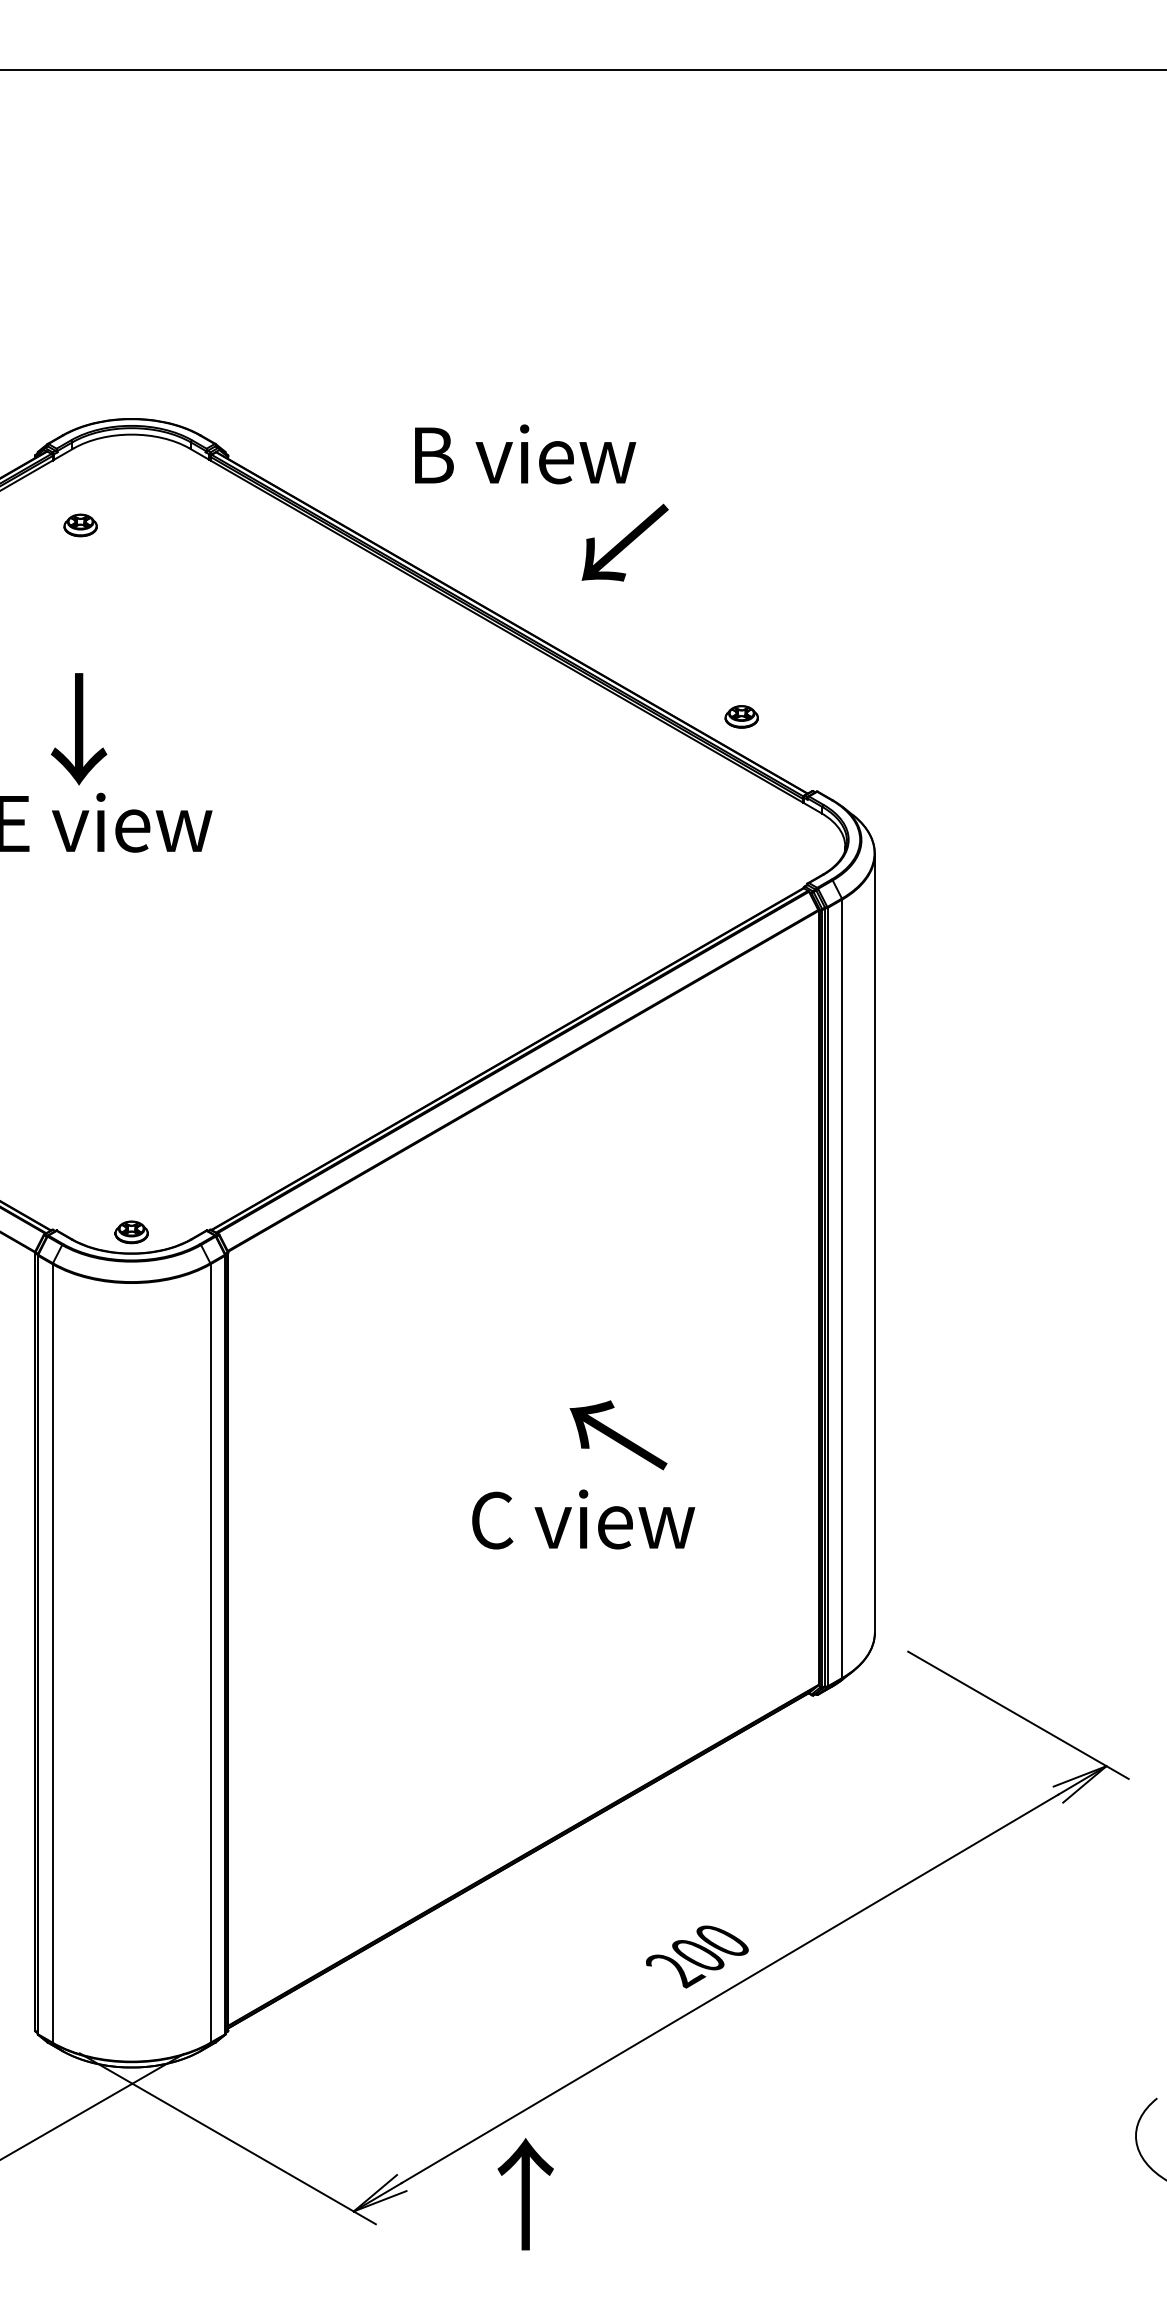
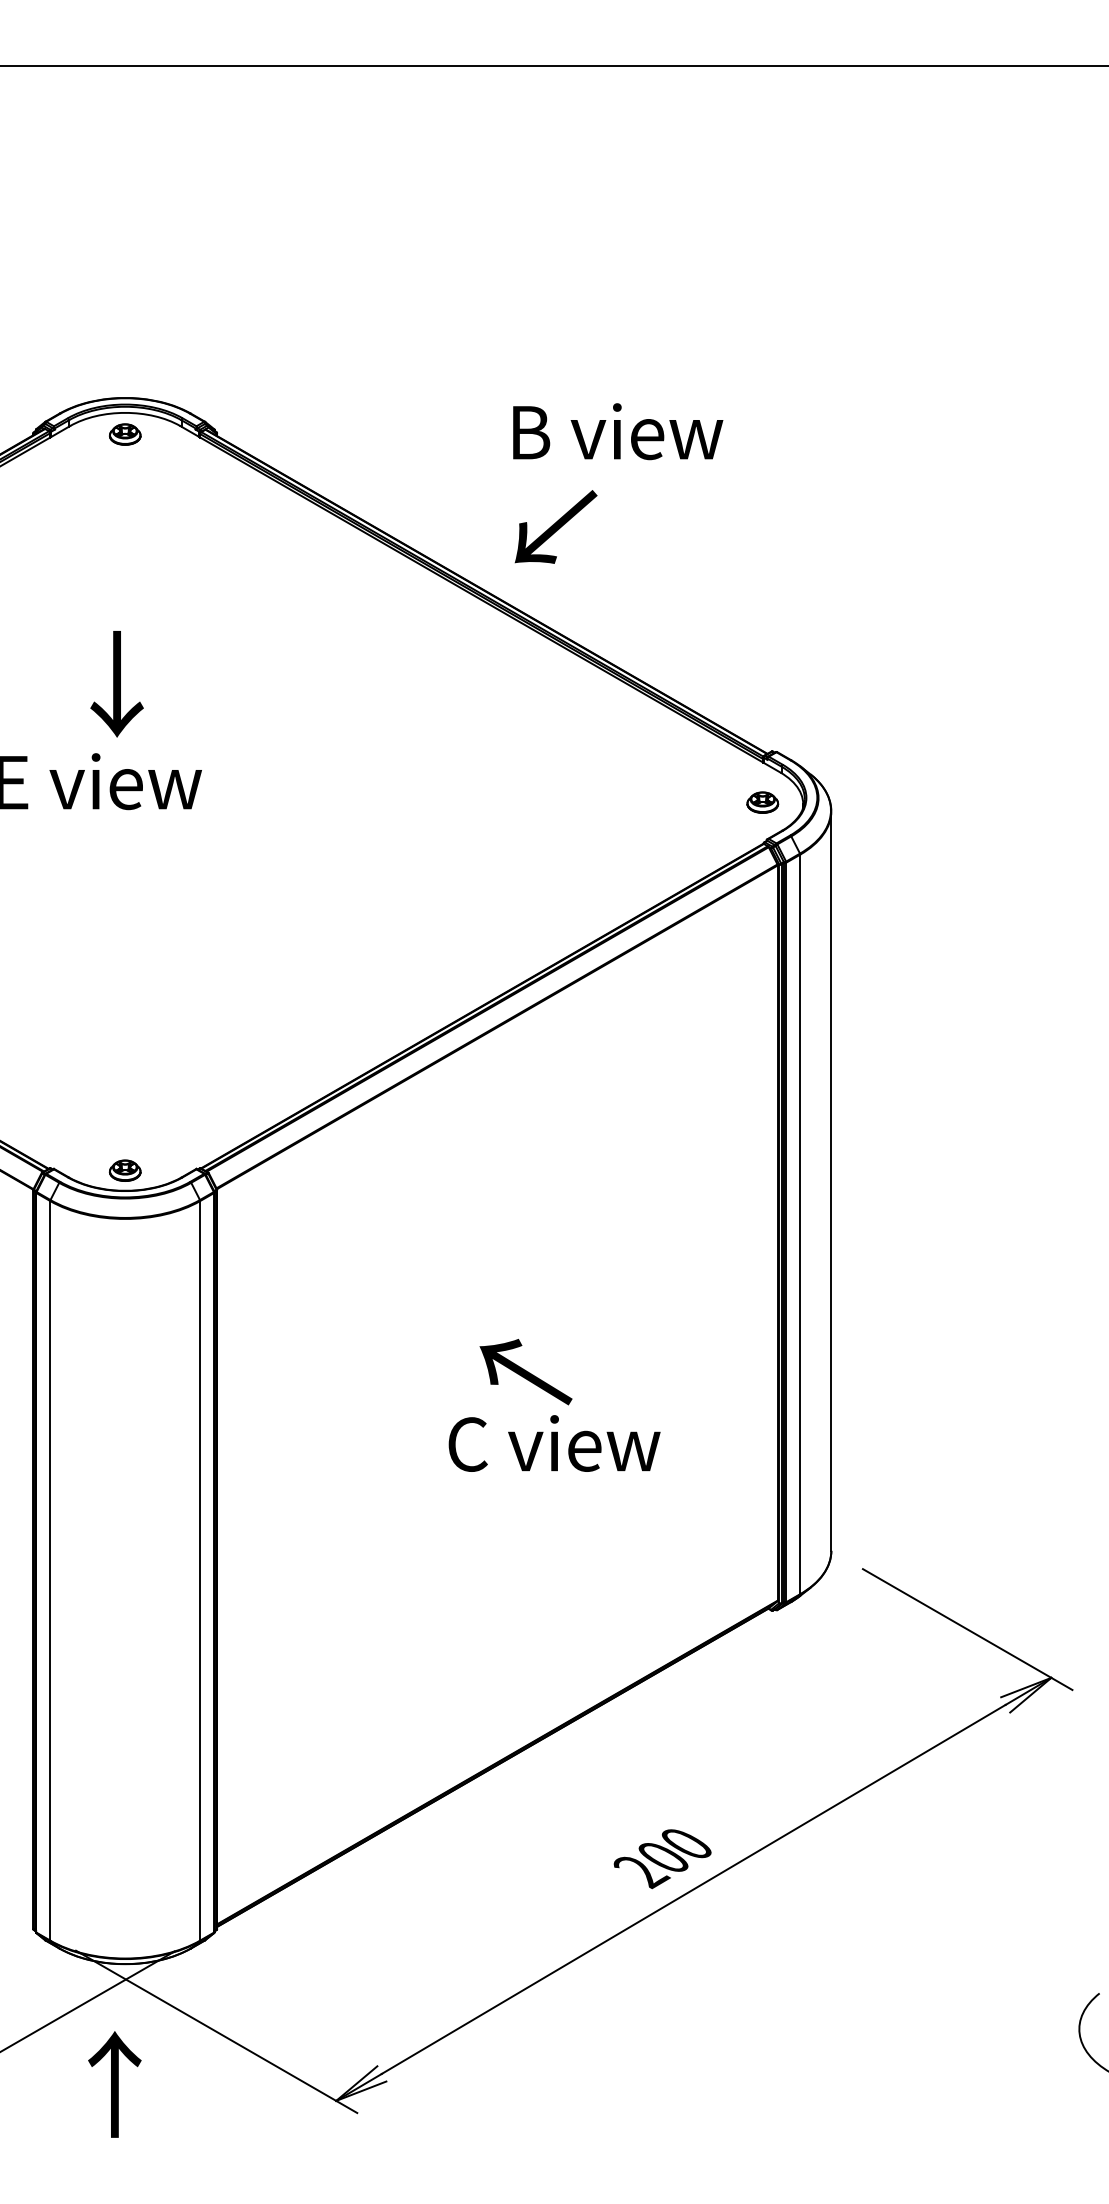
text: (525, 454) -> (618, 431), moved
part: (80, 525) -> (125, 434), moved
text: (624, 542) -> (555, 526), moved
part: (741, 716) -> (762, 802), moved
text: (79, 729) -> (117, 684), moved
text: (618, 1435) -> (526, 1372), moved
text: (525, 2194) -> (114, 2084), moved

